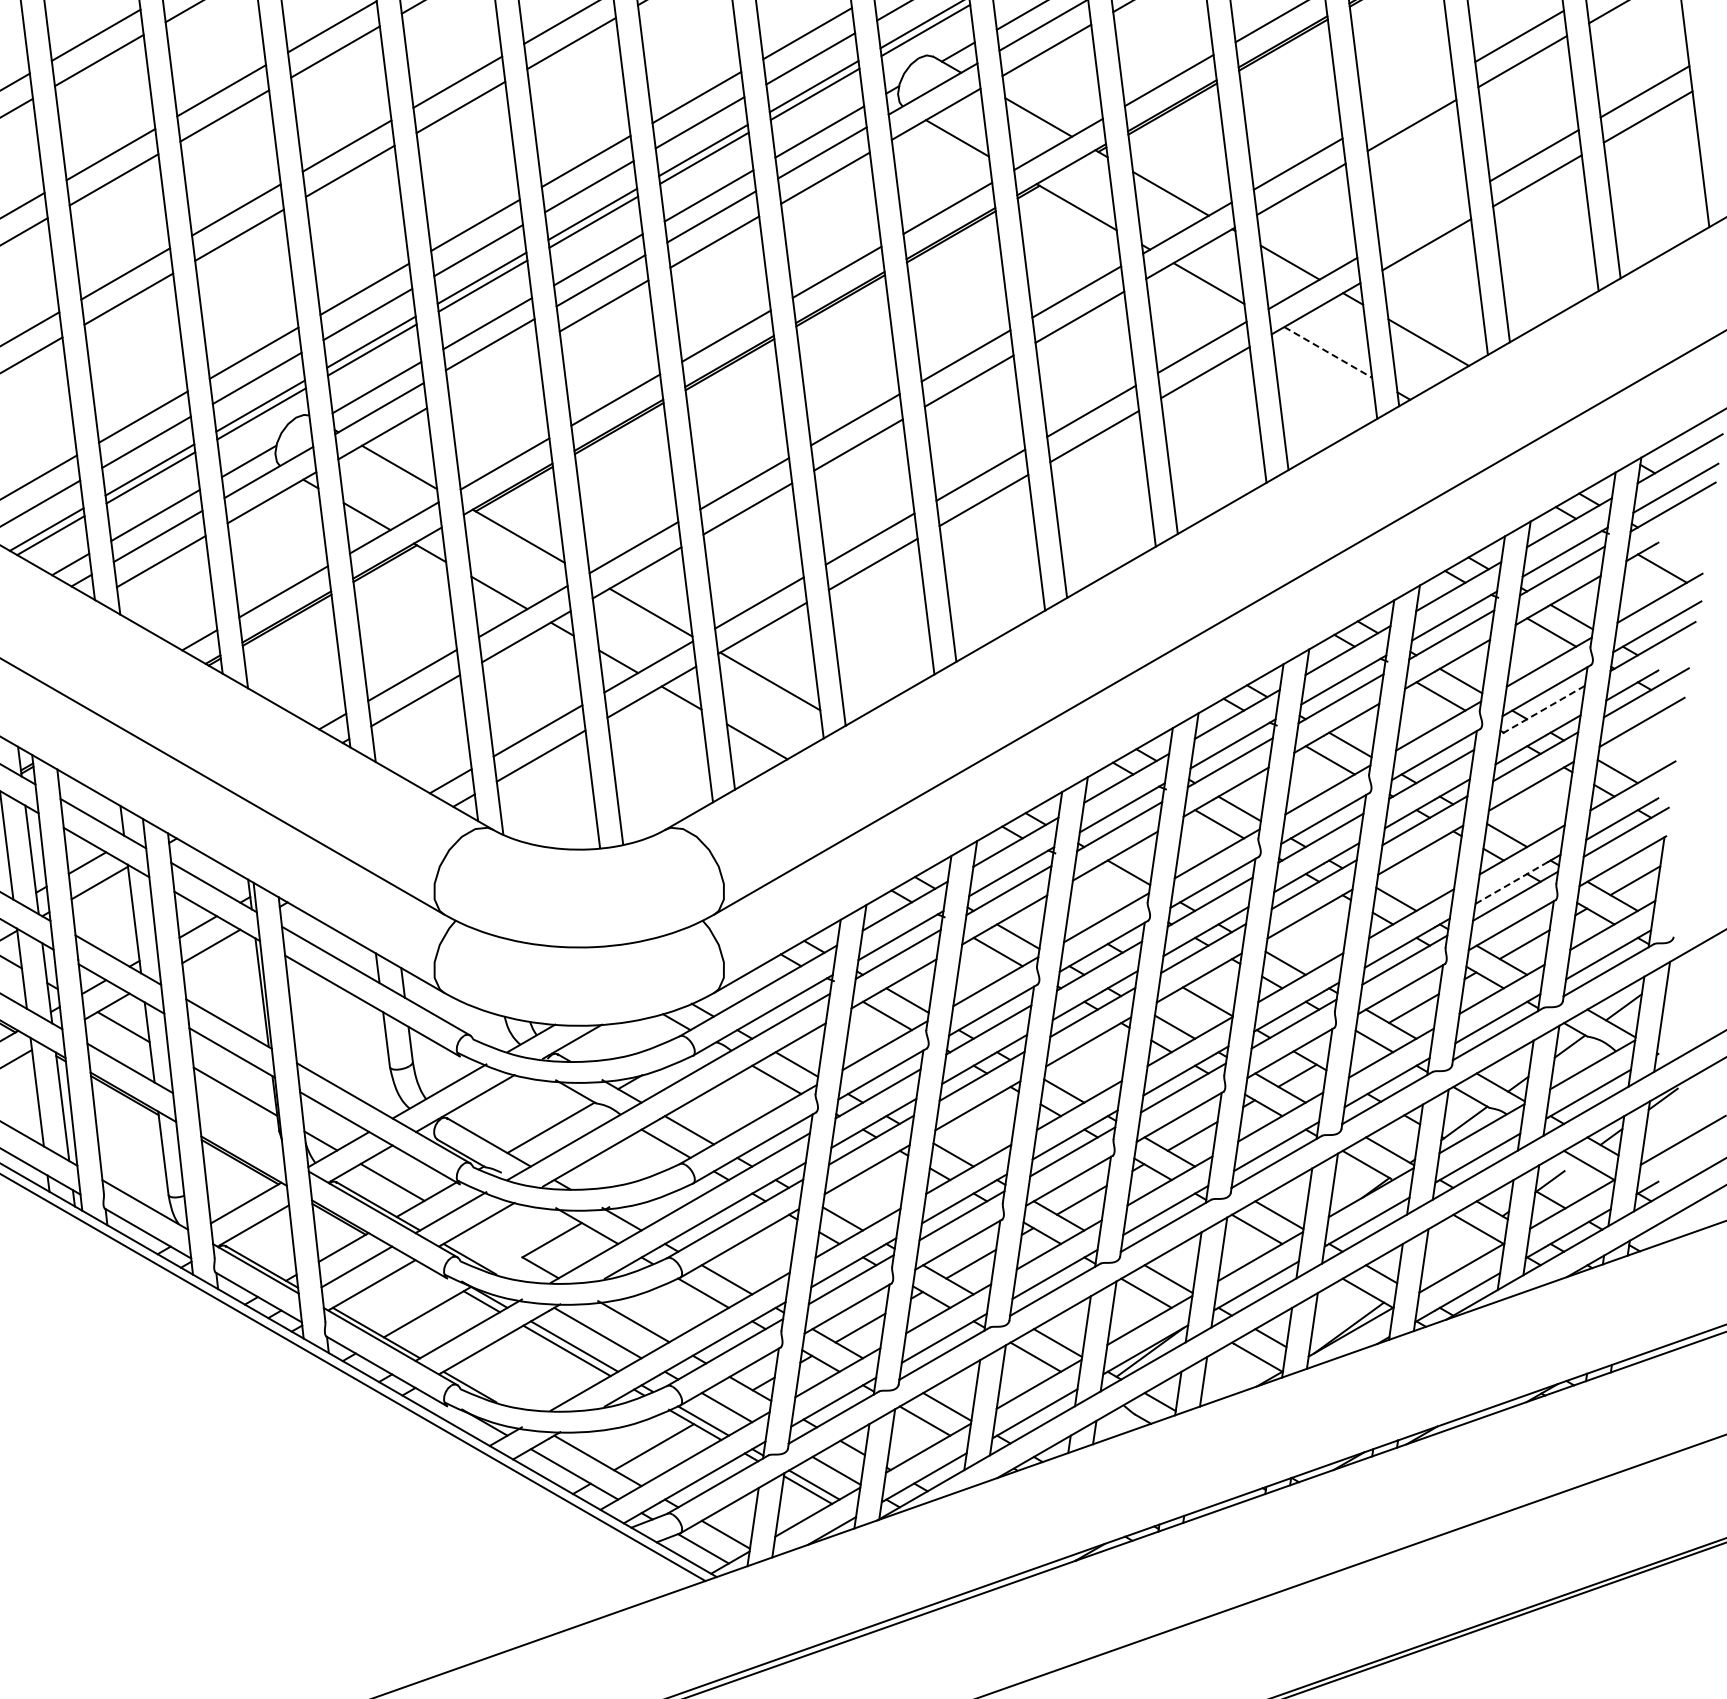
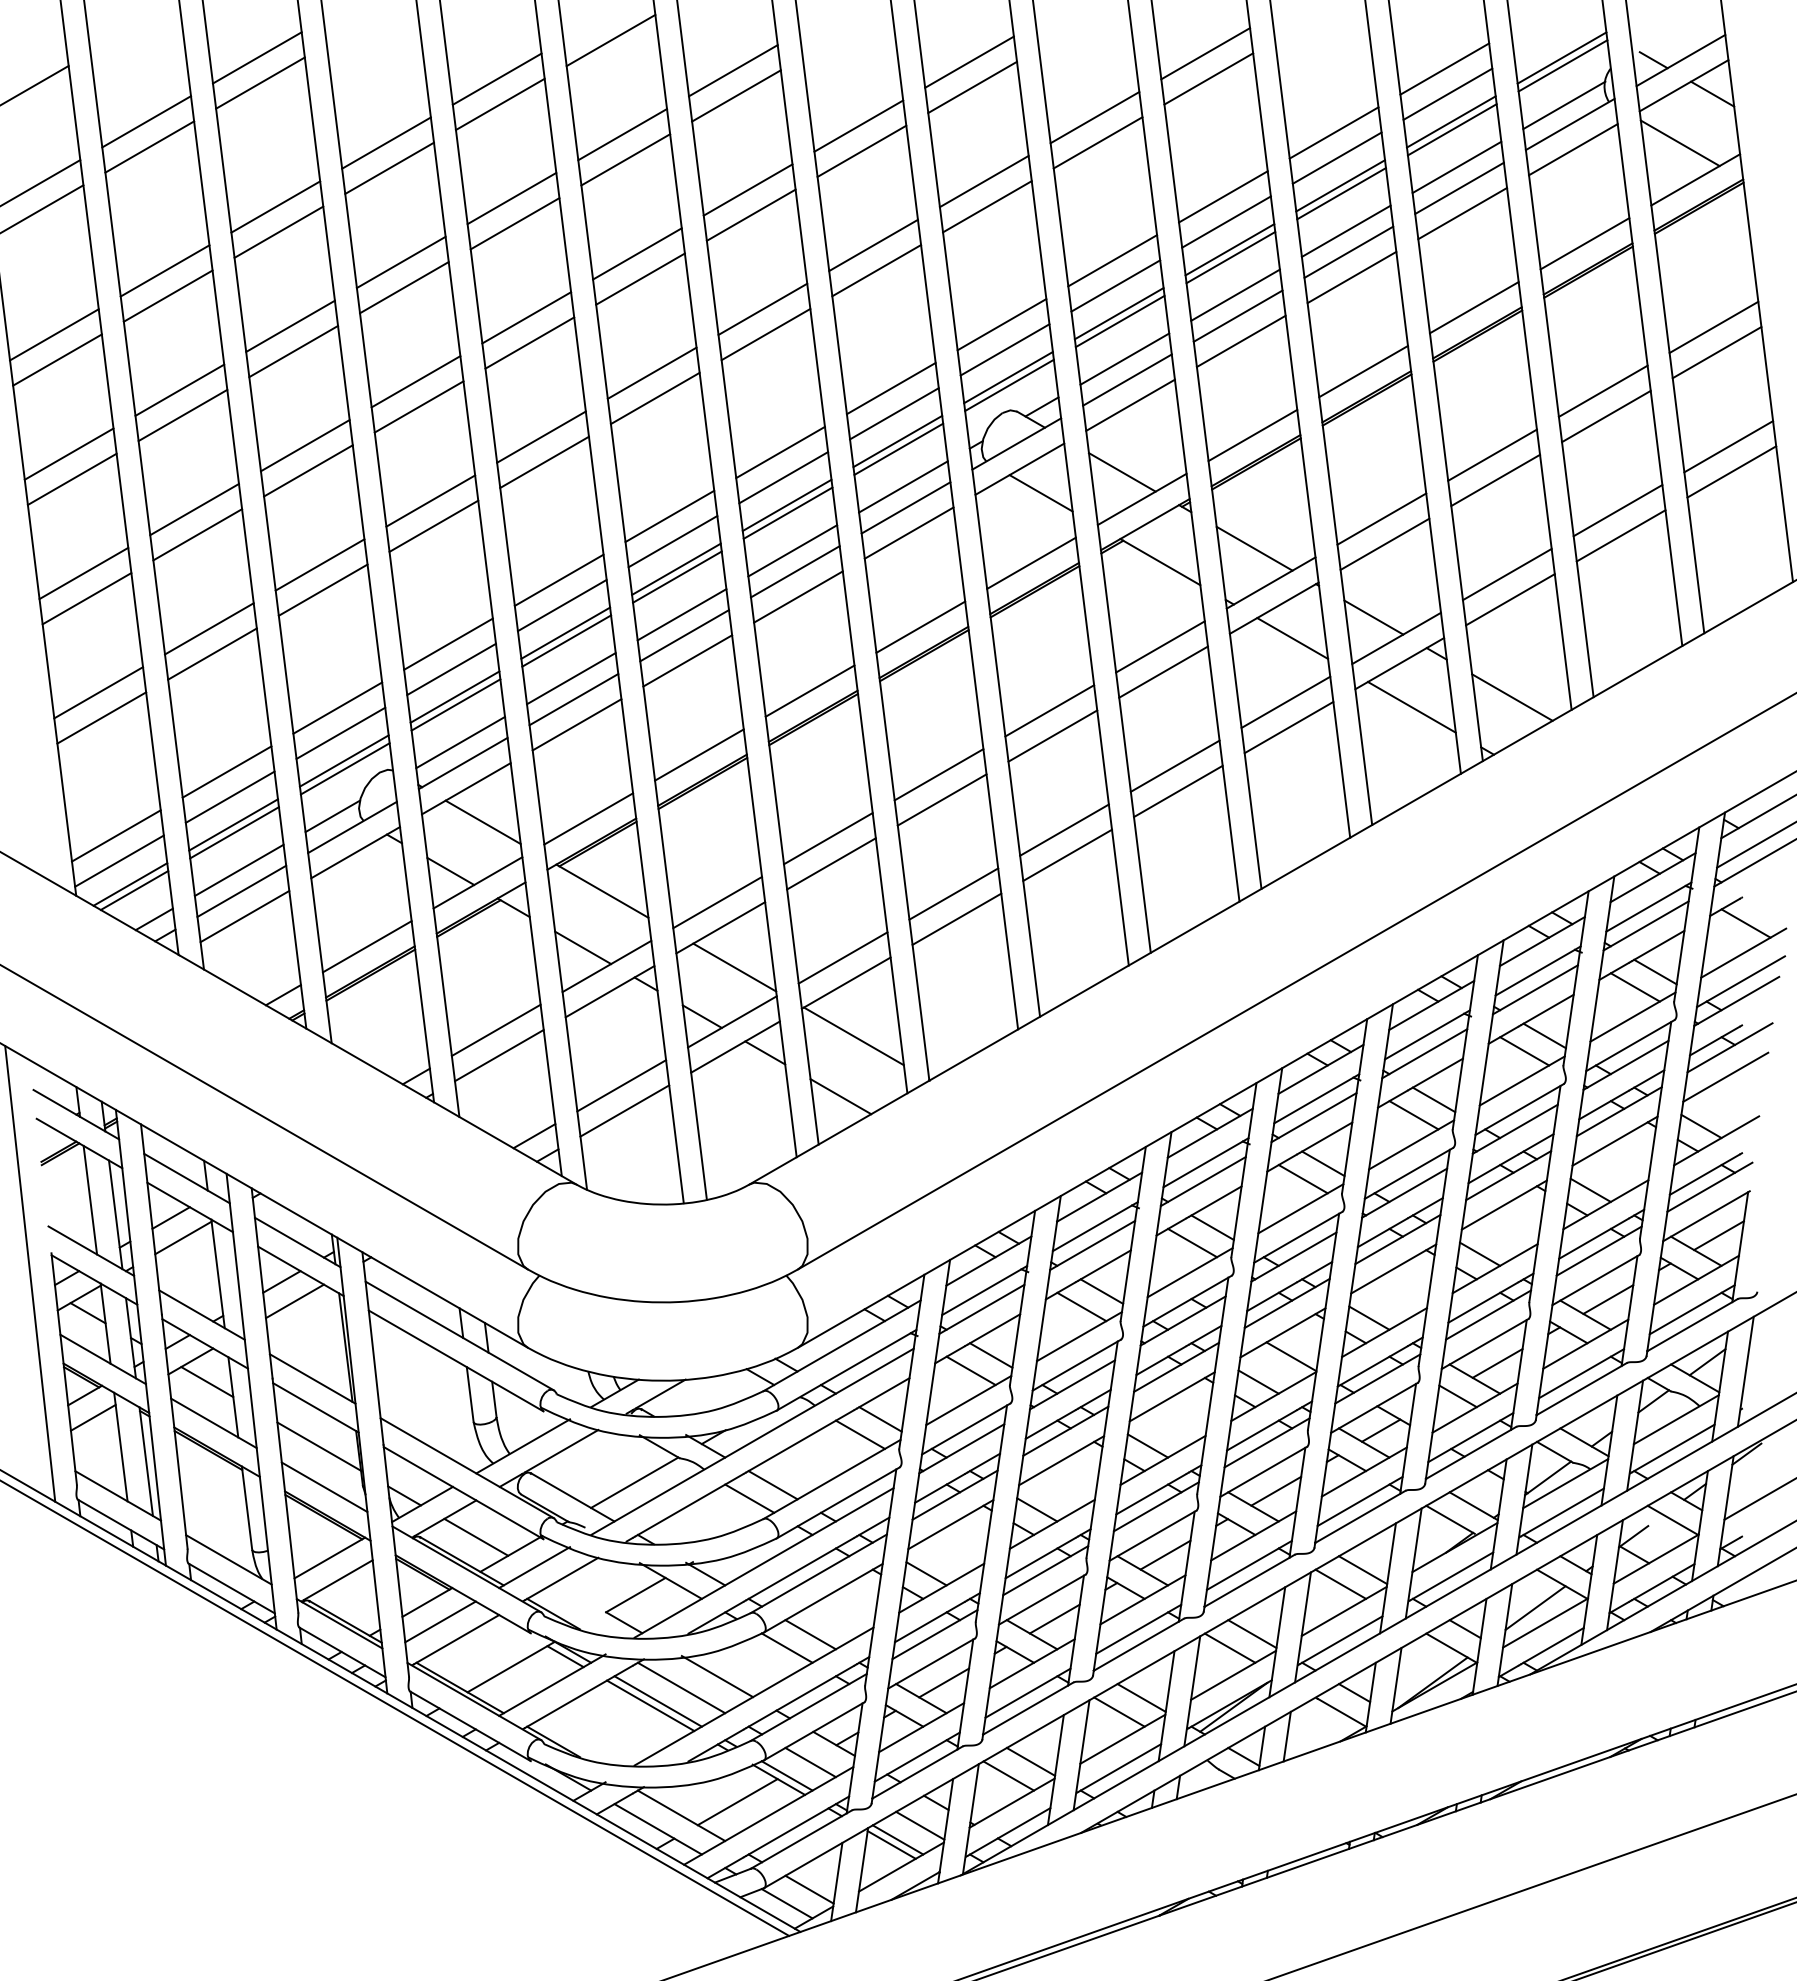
line: (1408, 99) -> (1492, 454), added
line: (1422, 219) -> (1506, 574), added
line: (1327, 352) -> (1411, 707), dashed -> solid
line: (492, 369) -> (576, 724), added
line: (1541, 710) -> (1625, 1065), dashed -> solid
line: (1510, 883) -> (1594, 1238), dashed -> solid
line: (1108, 887) -> (1192, 1242), added
line: (240, 1131) -> (324, 1486), added
line: (1451, 1252) -> (1535, 1607), added

